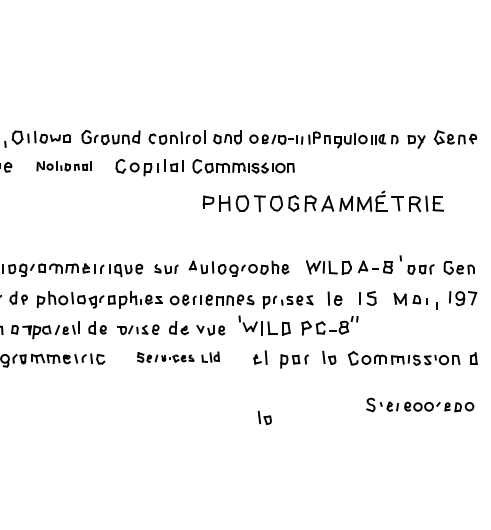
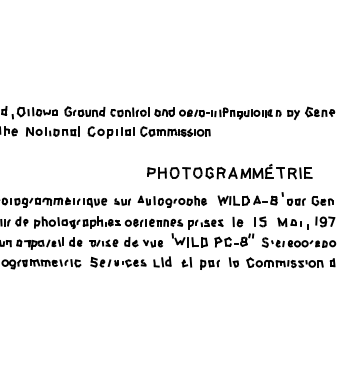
part: (63, 166) -> (52, 131), size x1.43
part: (322, 201) -> (229, 171), moved
part: (177, 356) -> (130, 261), size x1.43
part: (419, 404) -> (298, 242), moved
part: (264, 418) -> (189, 303), removed

